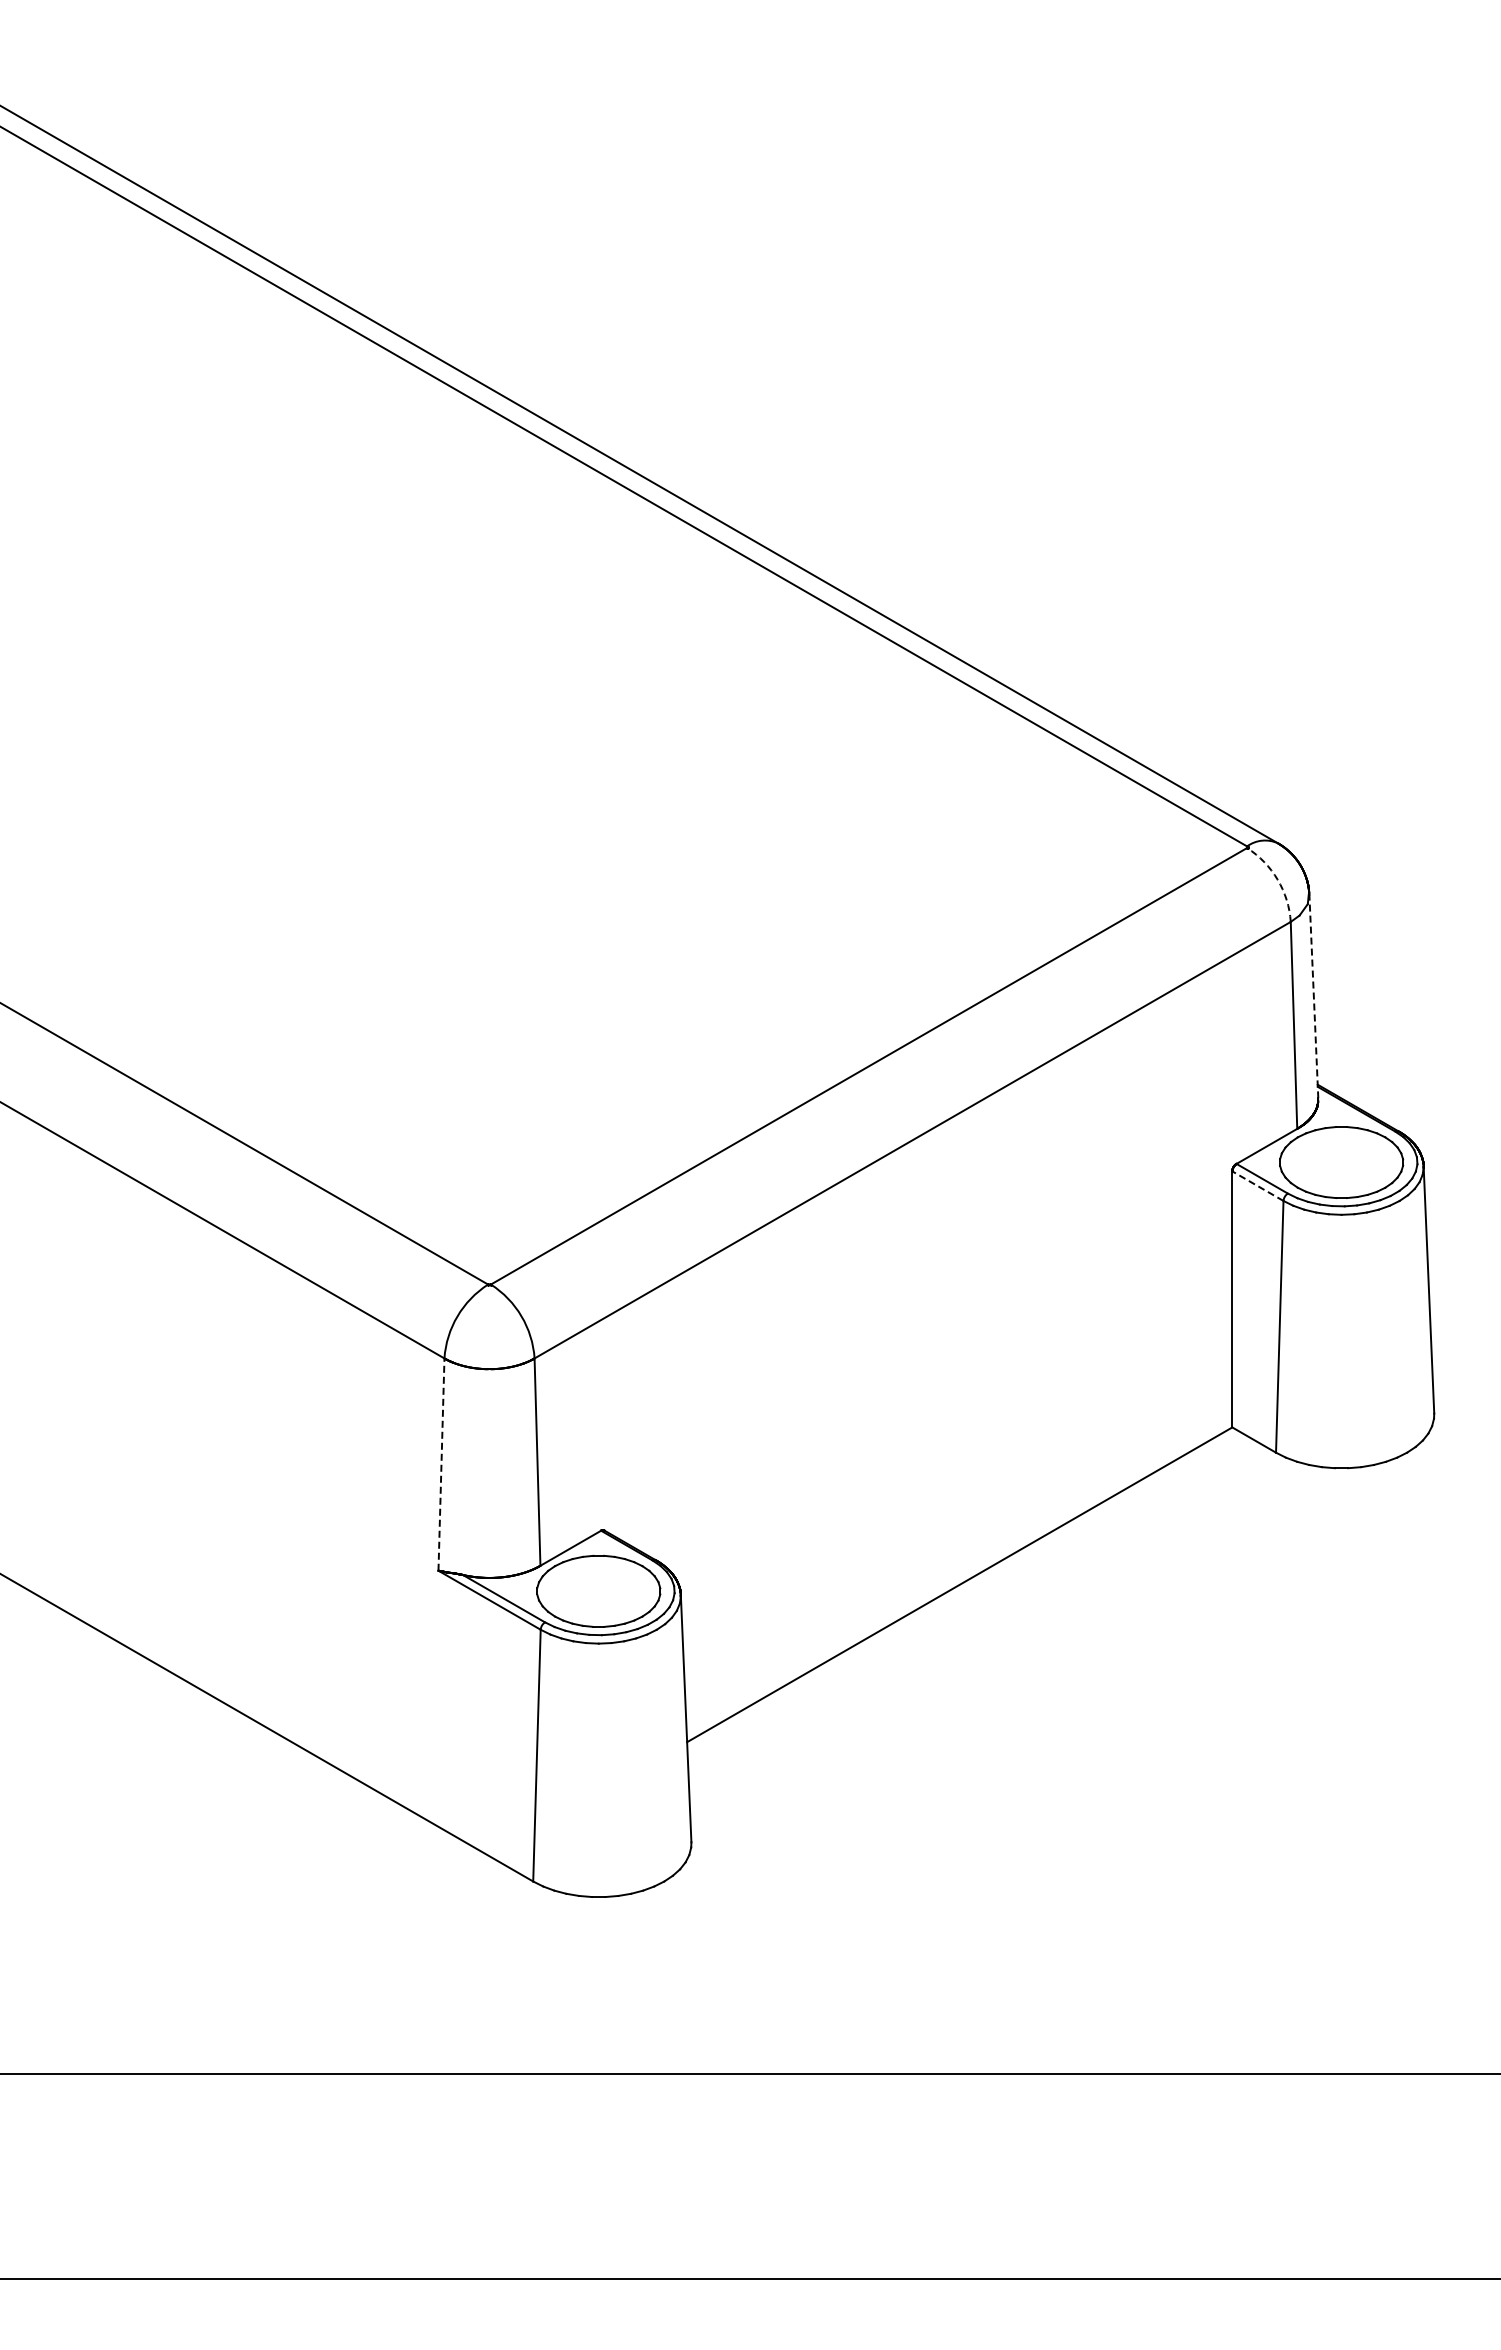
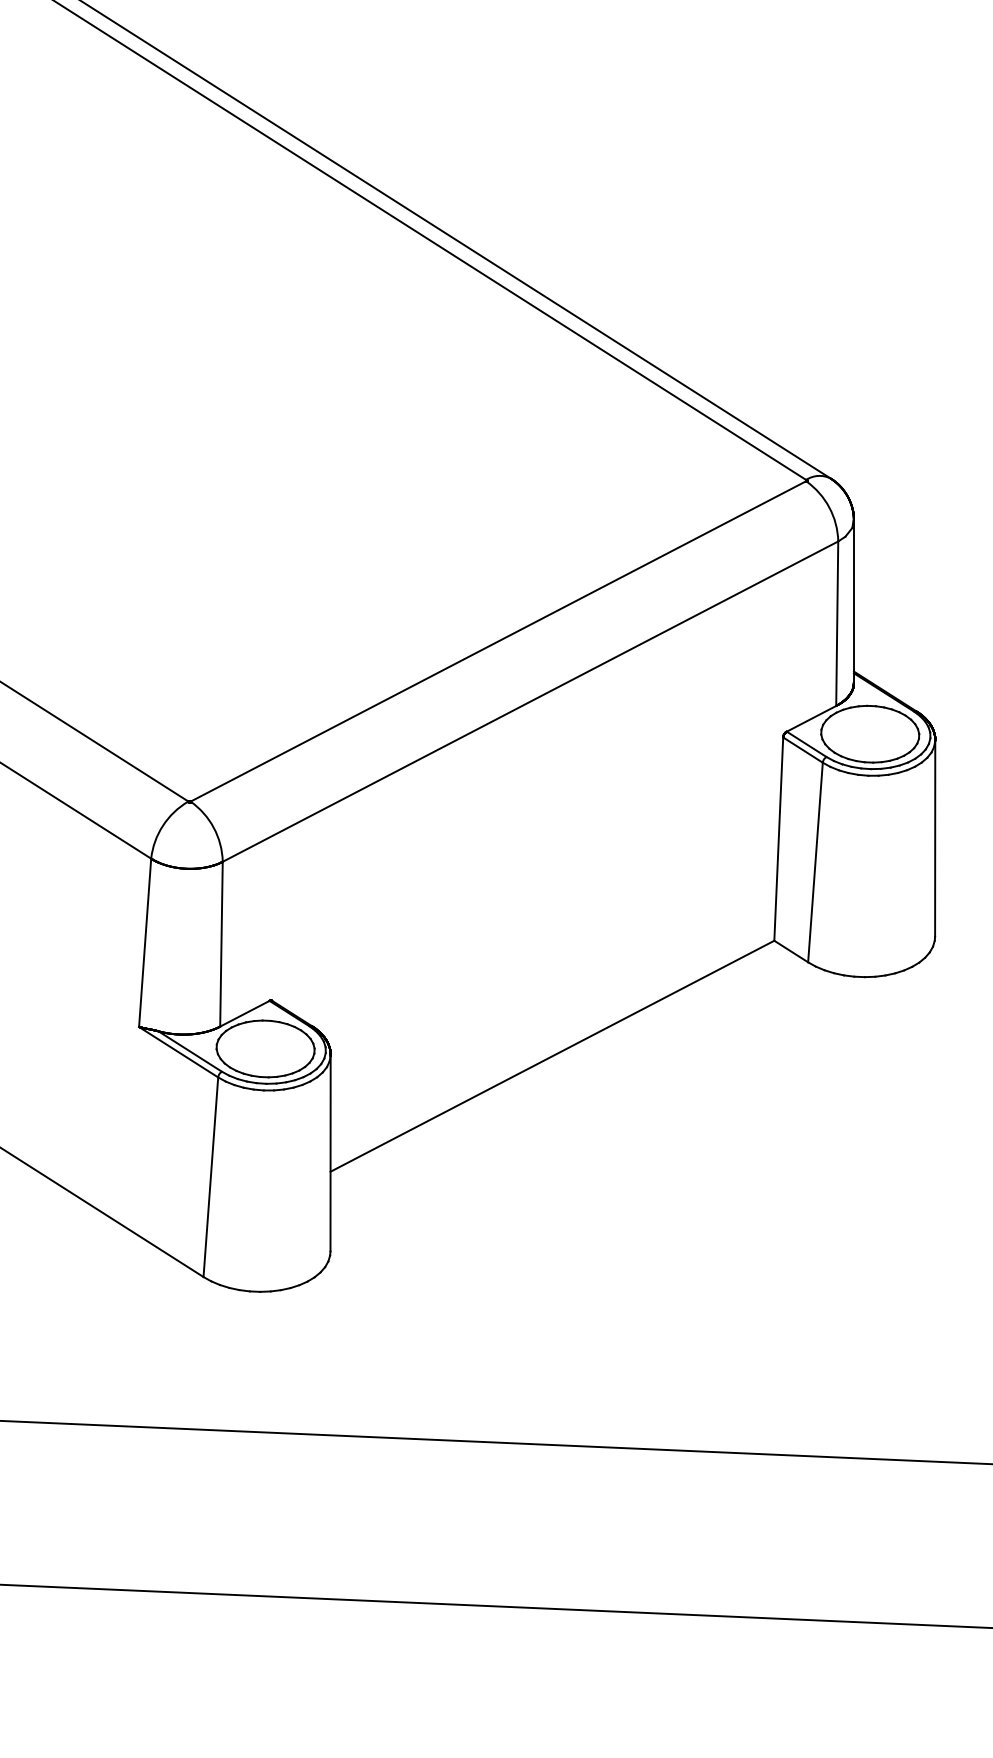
arc: (1277, 879) -> (829, 507), dashed -> solid
line: (1313, 996) -> (853, 601), dashed -> solid
line: (1257, 1186) -> (802, 750), dashed -> solid
line: (441, 1464) -> (145, 942), dashed -> solid

